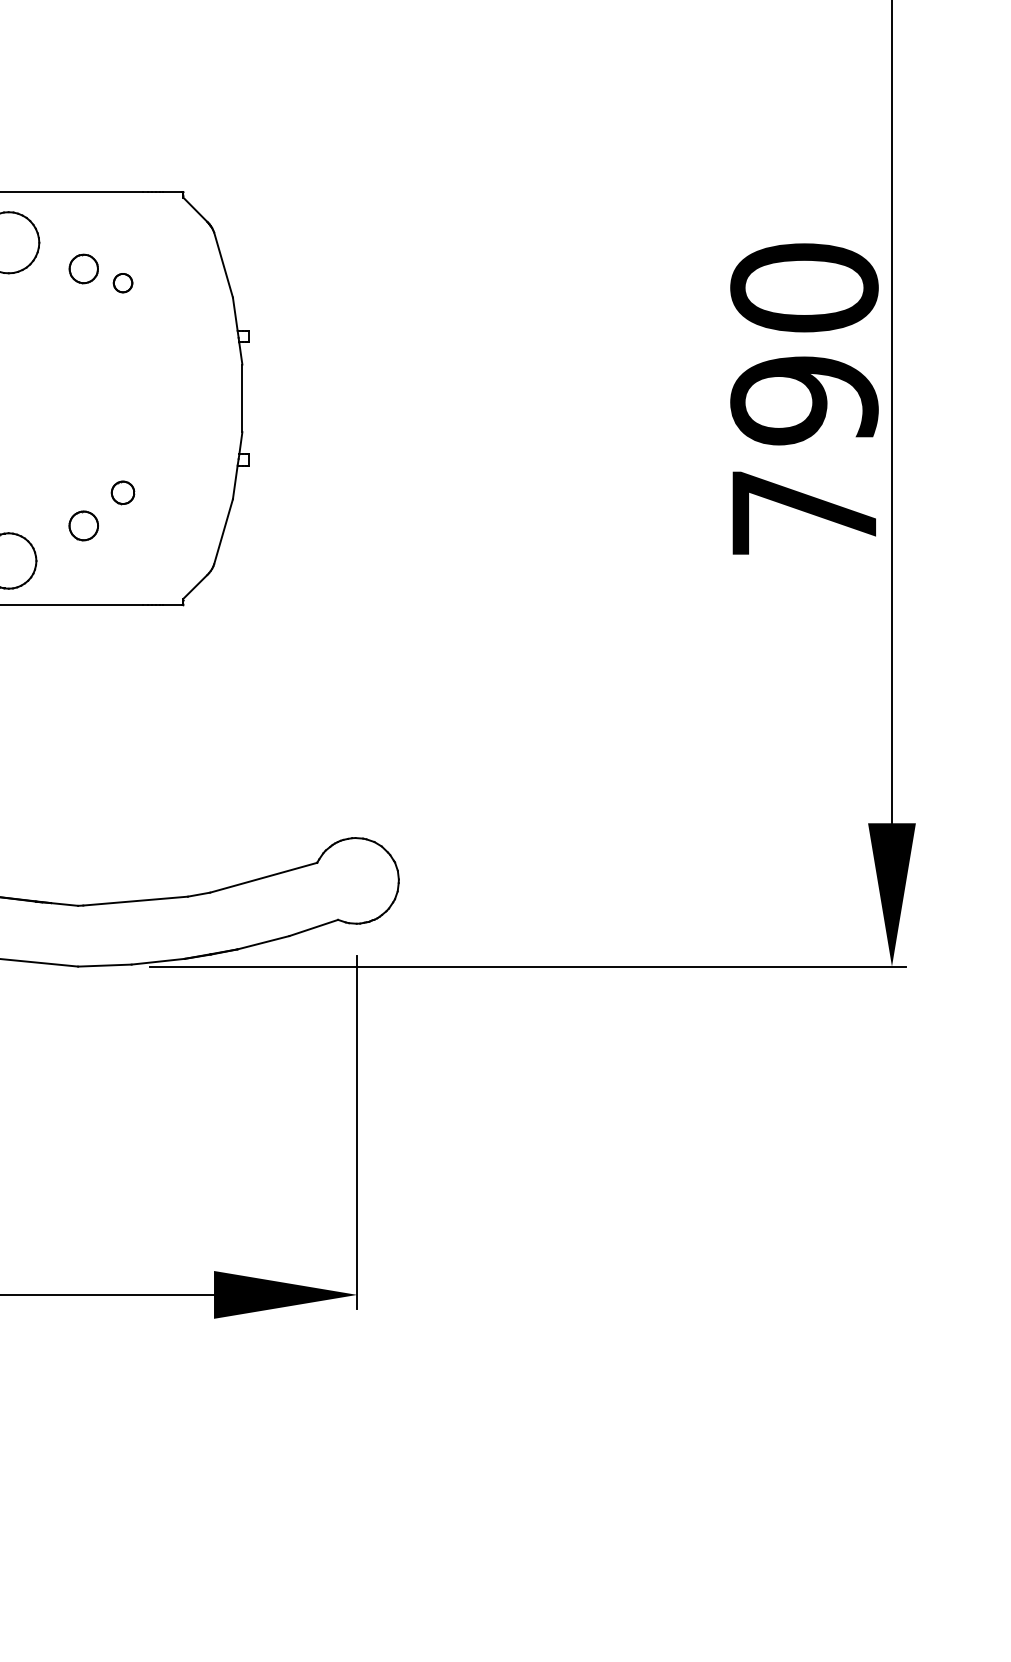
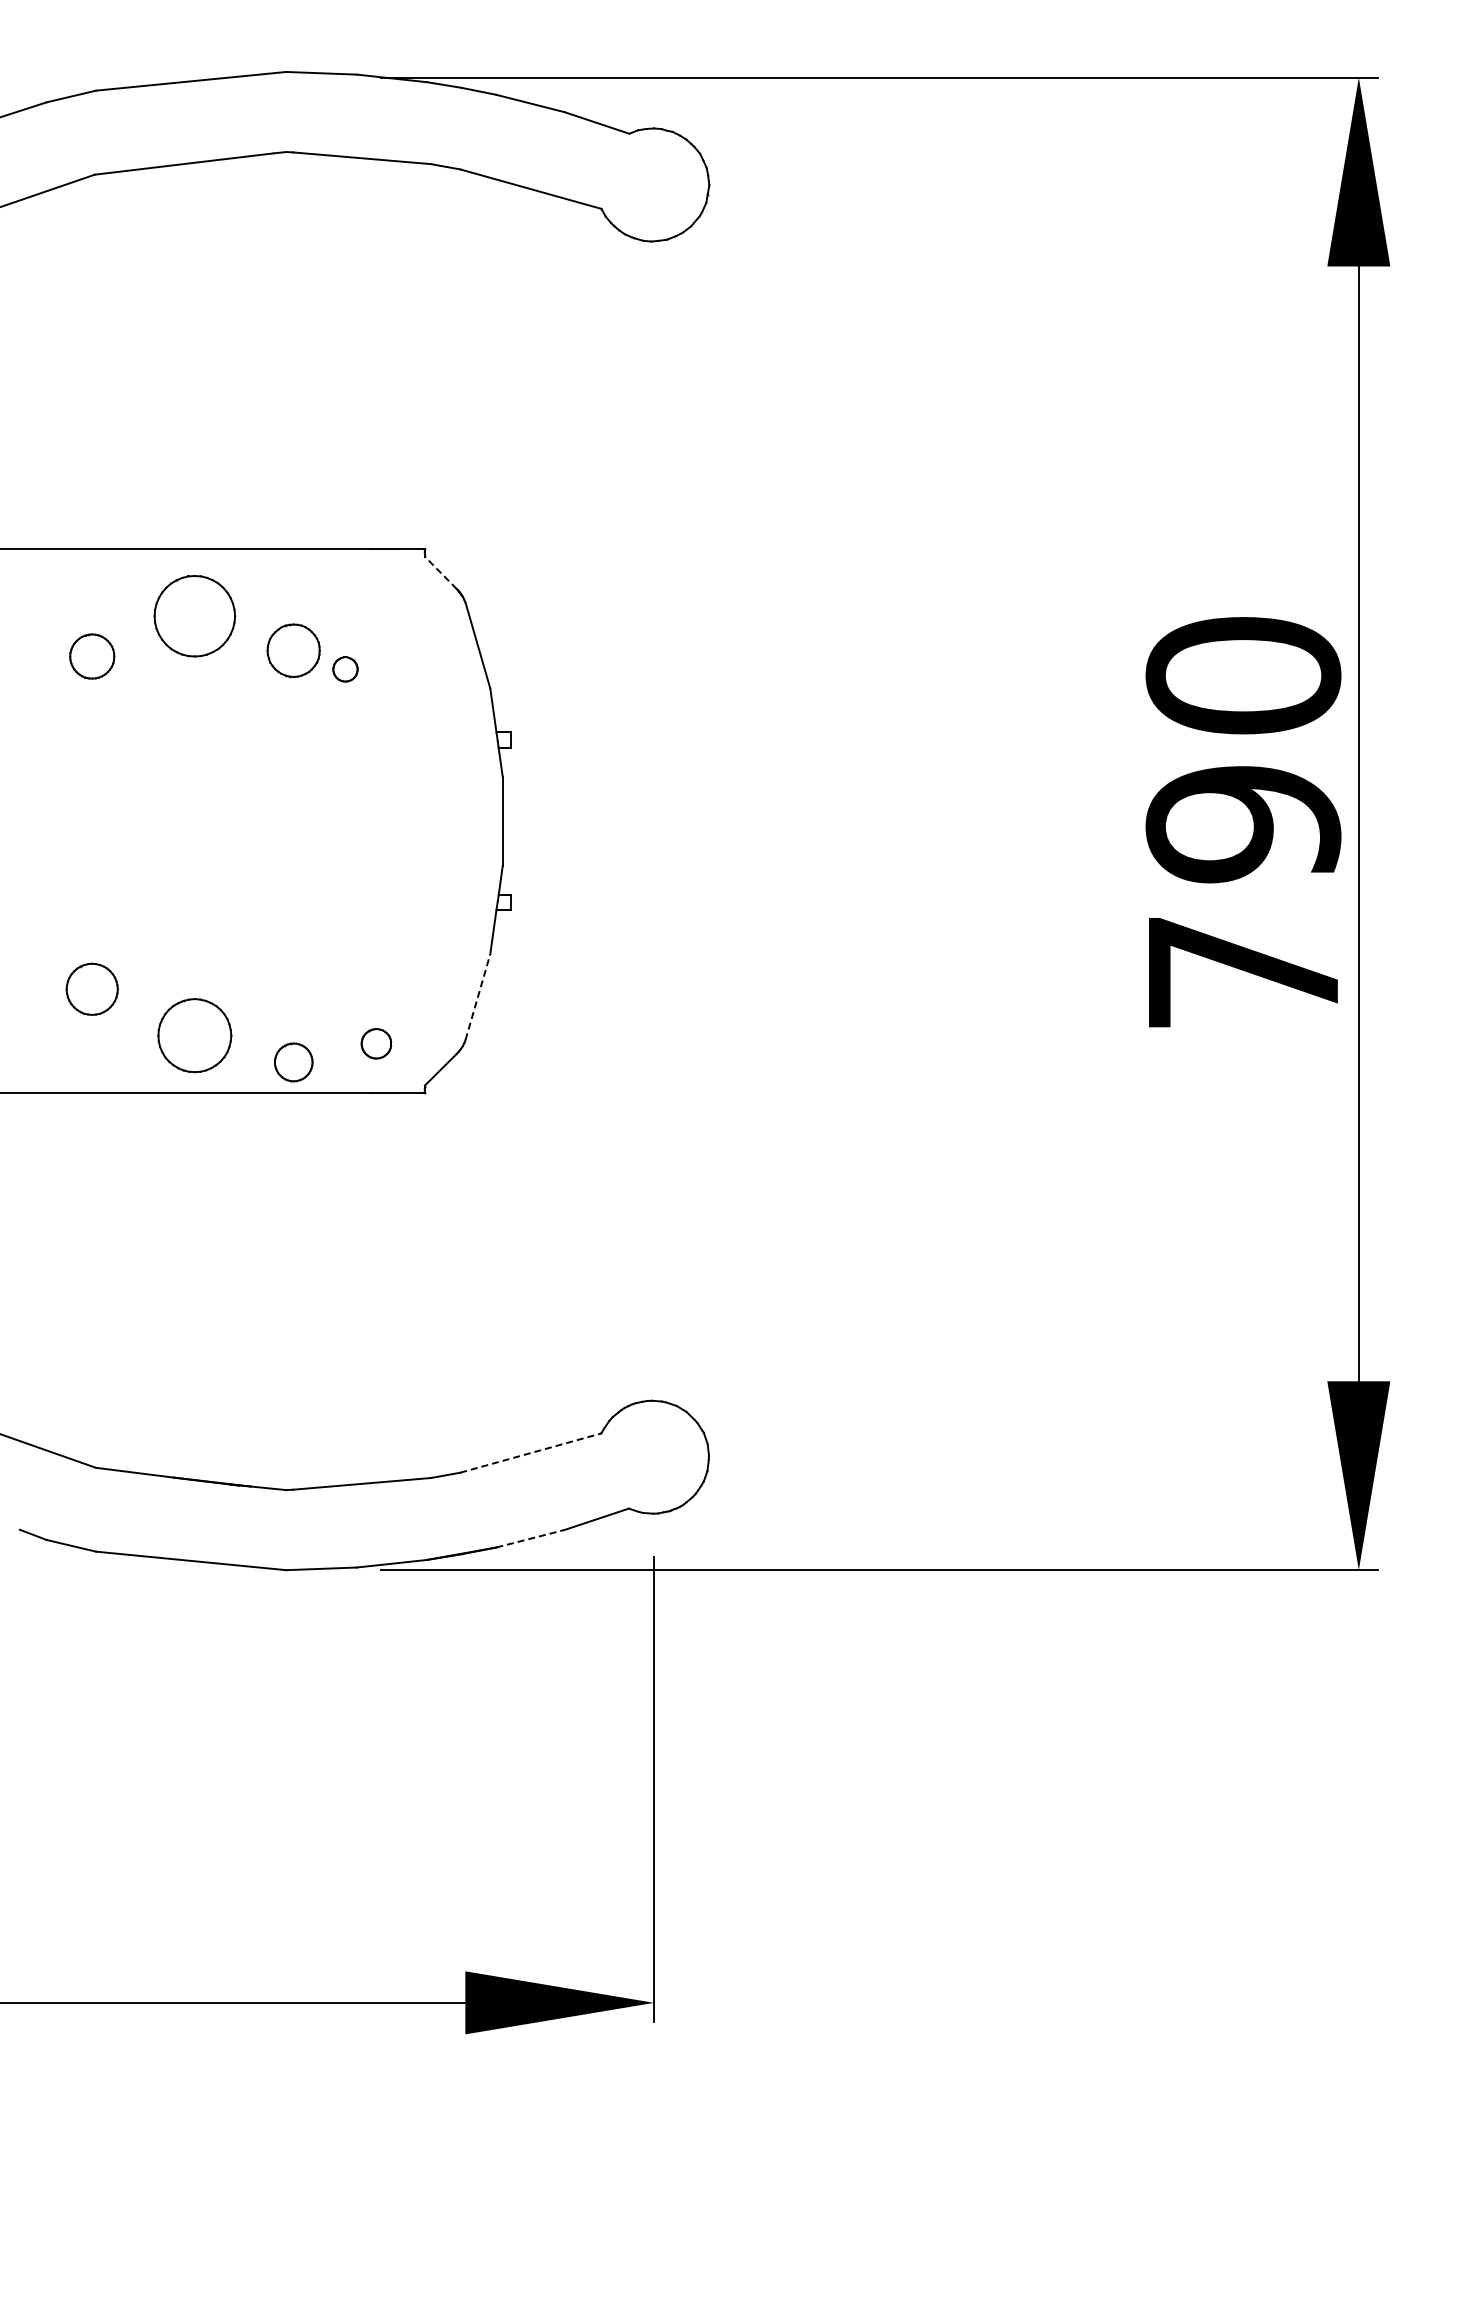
line: (195, 209) -> (440, 572), solid -> dashed
part: (83, 268) -> (293, 650), size x1.4
part: (123, 492) -> (376, 1043), moved
part: (83, 525) -> (293, 1062), moved
line: (223, 532) -> (477, 997), solid -> dashed
line: (264, 877) -> (531, 1452), solid -> dashed
line: (263, 942) -> (530, 1538), solid -> dashed

